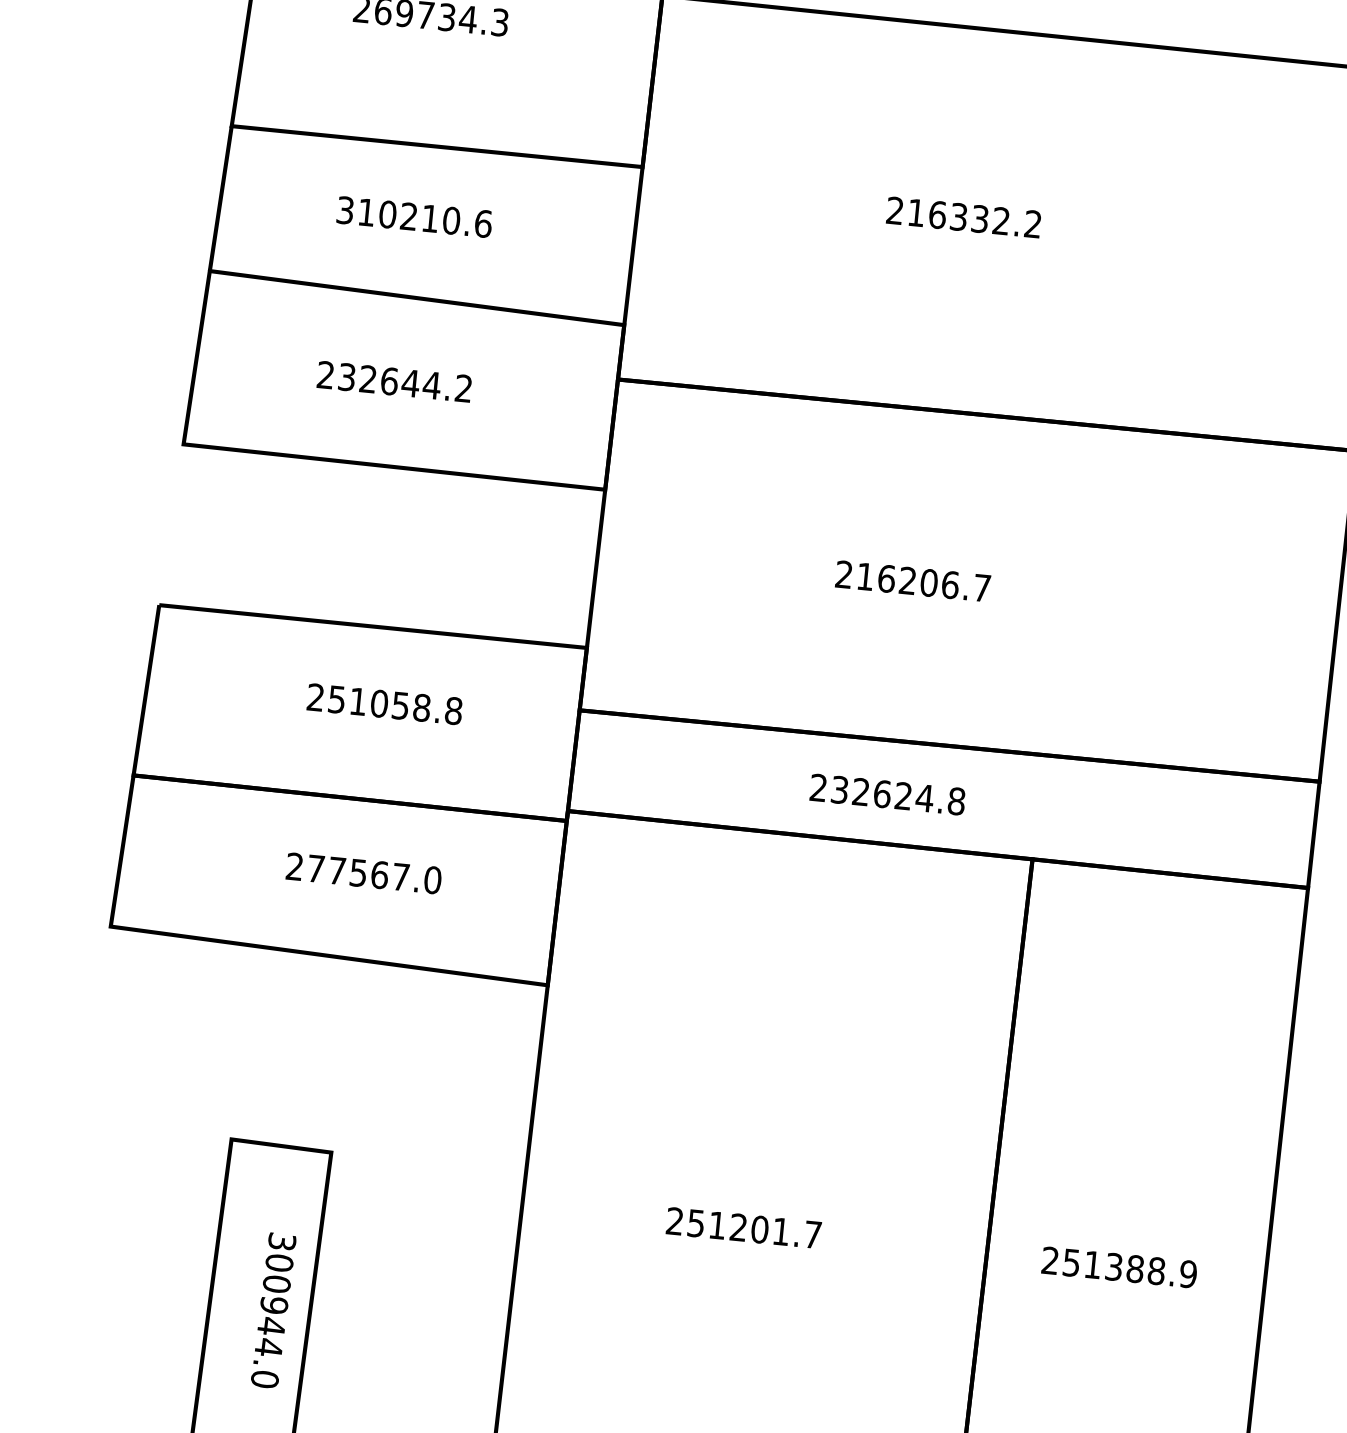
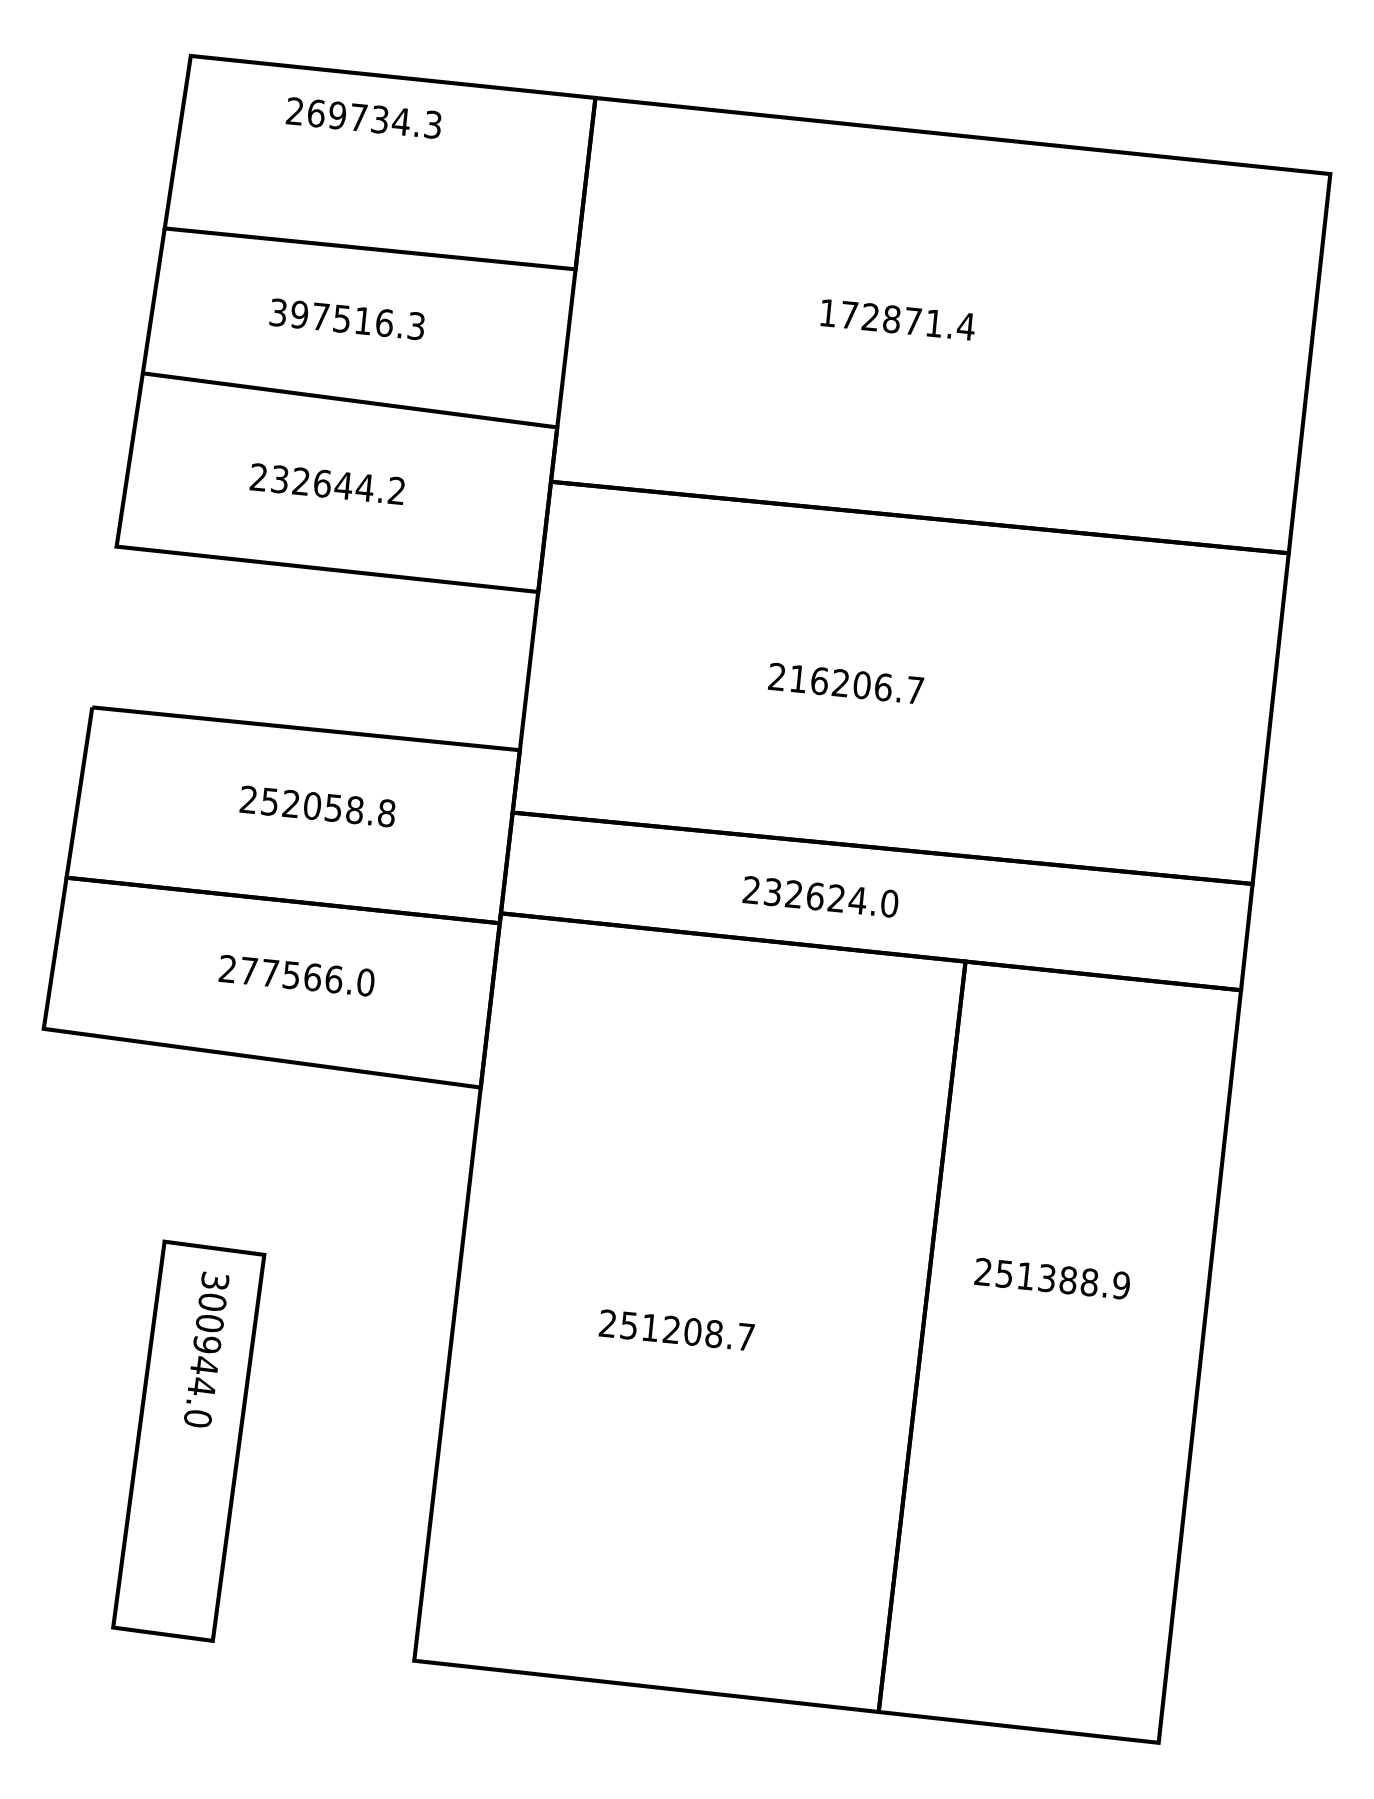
text: (963, 217) -> (896, 319), 216332.2 -> 172871.4
text: (424, 218) -> (357, 320), 310210.6 -> 397516.3
text: (356, 701) -> (289, 803), 251058.8 -> 252058.8
text: (956, 801) -> (889, 903), 232624.8 -> 232624.0
text: (401, 877) -> (334, 979), 277567.0 -> 277566.0
text: (780, 1232) -> (713, 1334), 251201.7 -> 251208.7
text: (1118, 1267) -> (1051, 1278), moved
text: (273, 1310) -> (206, 1349), moved

